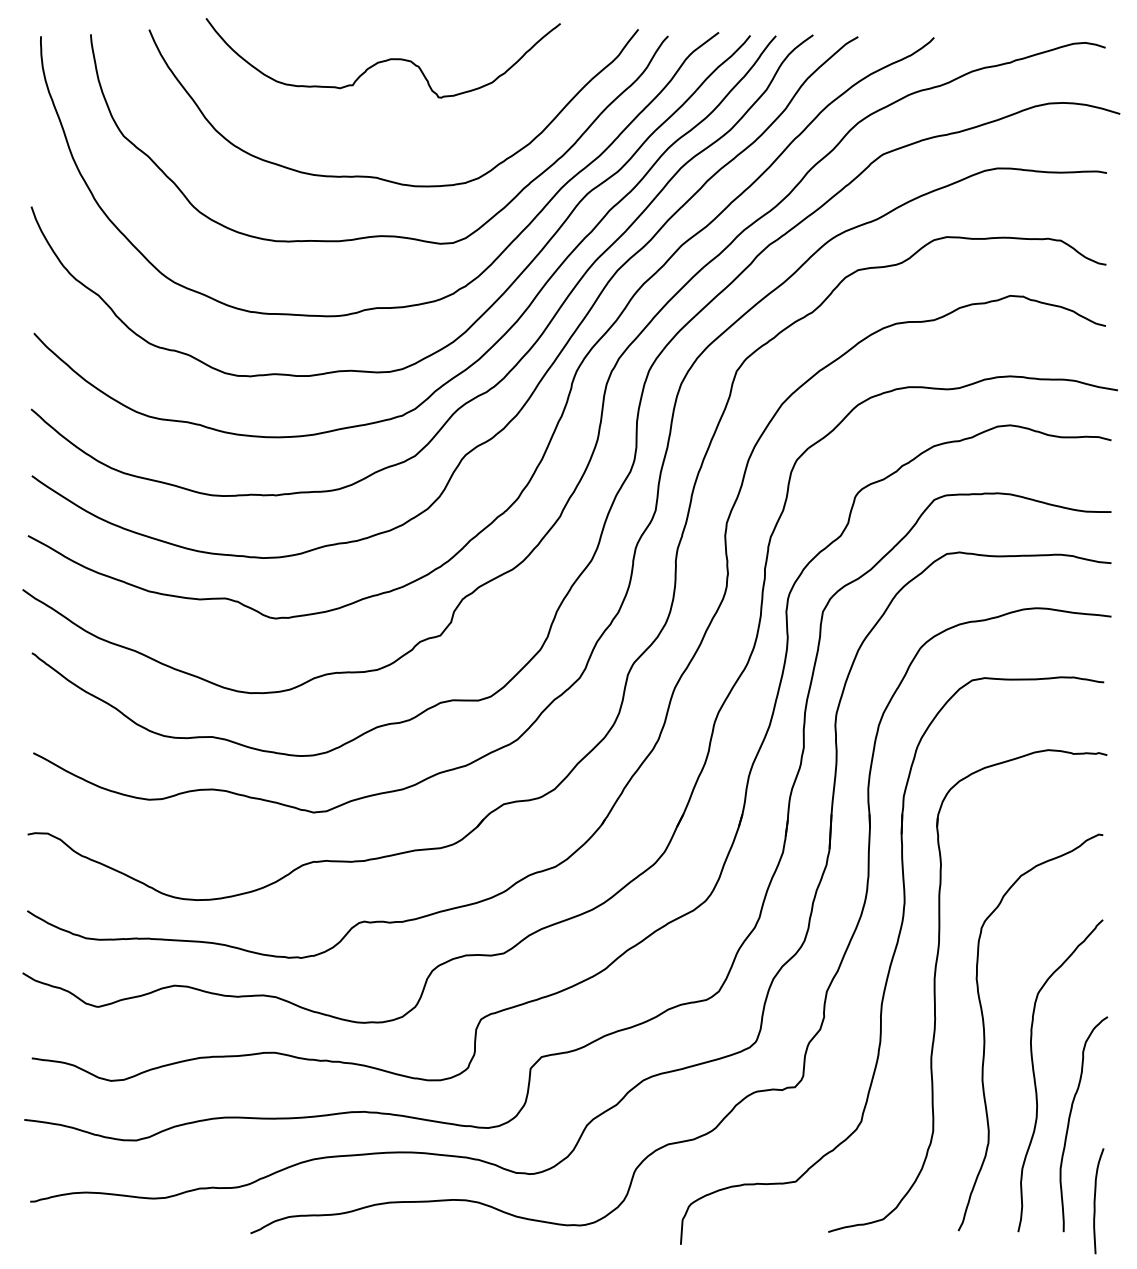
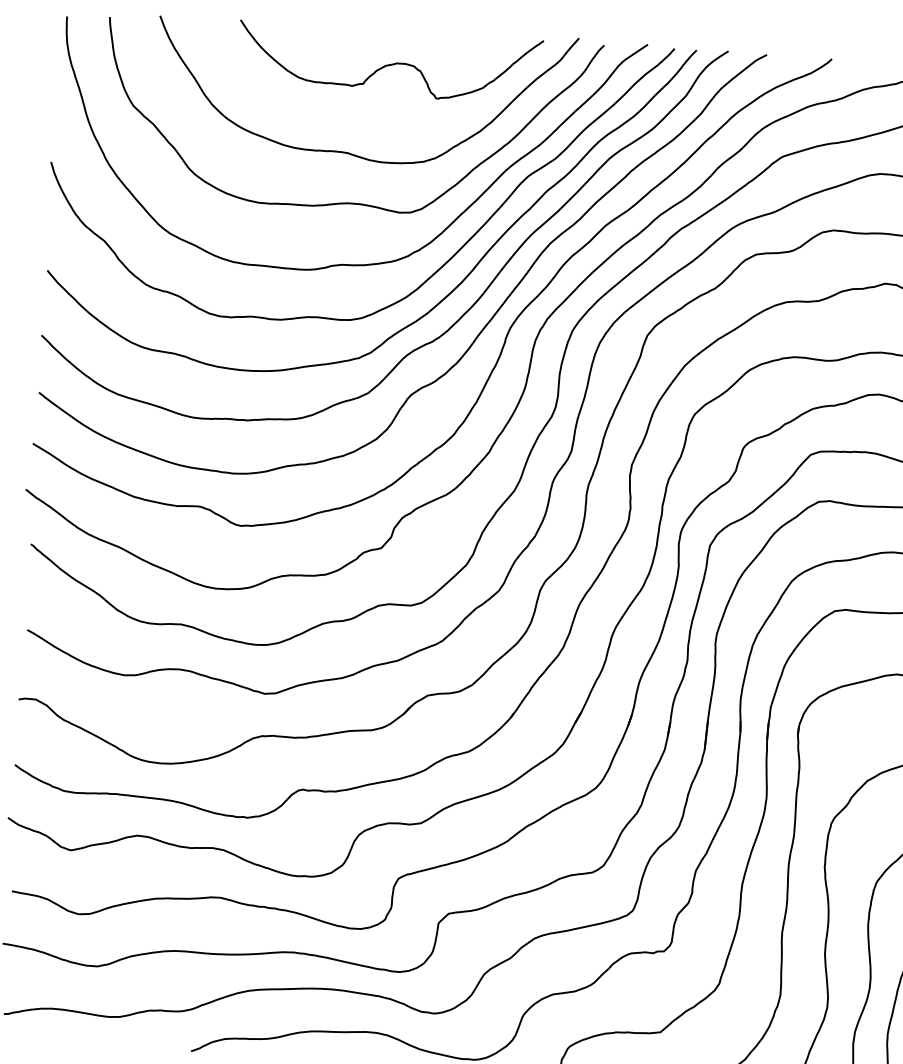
curve: (382, 60) -> (389, 64), moved

